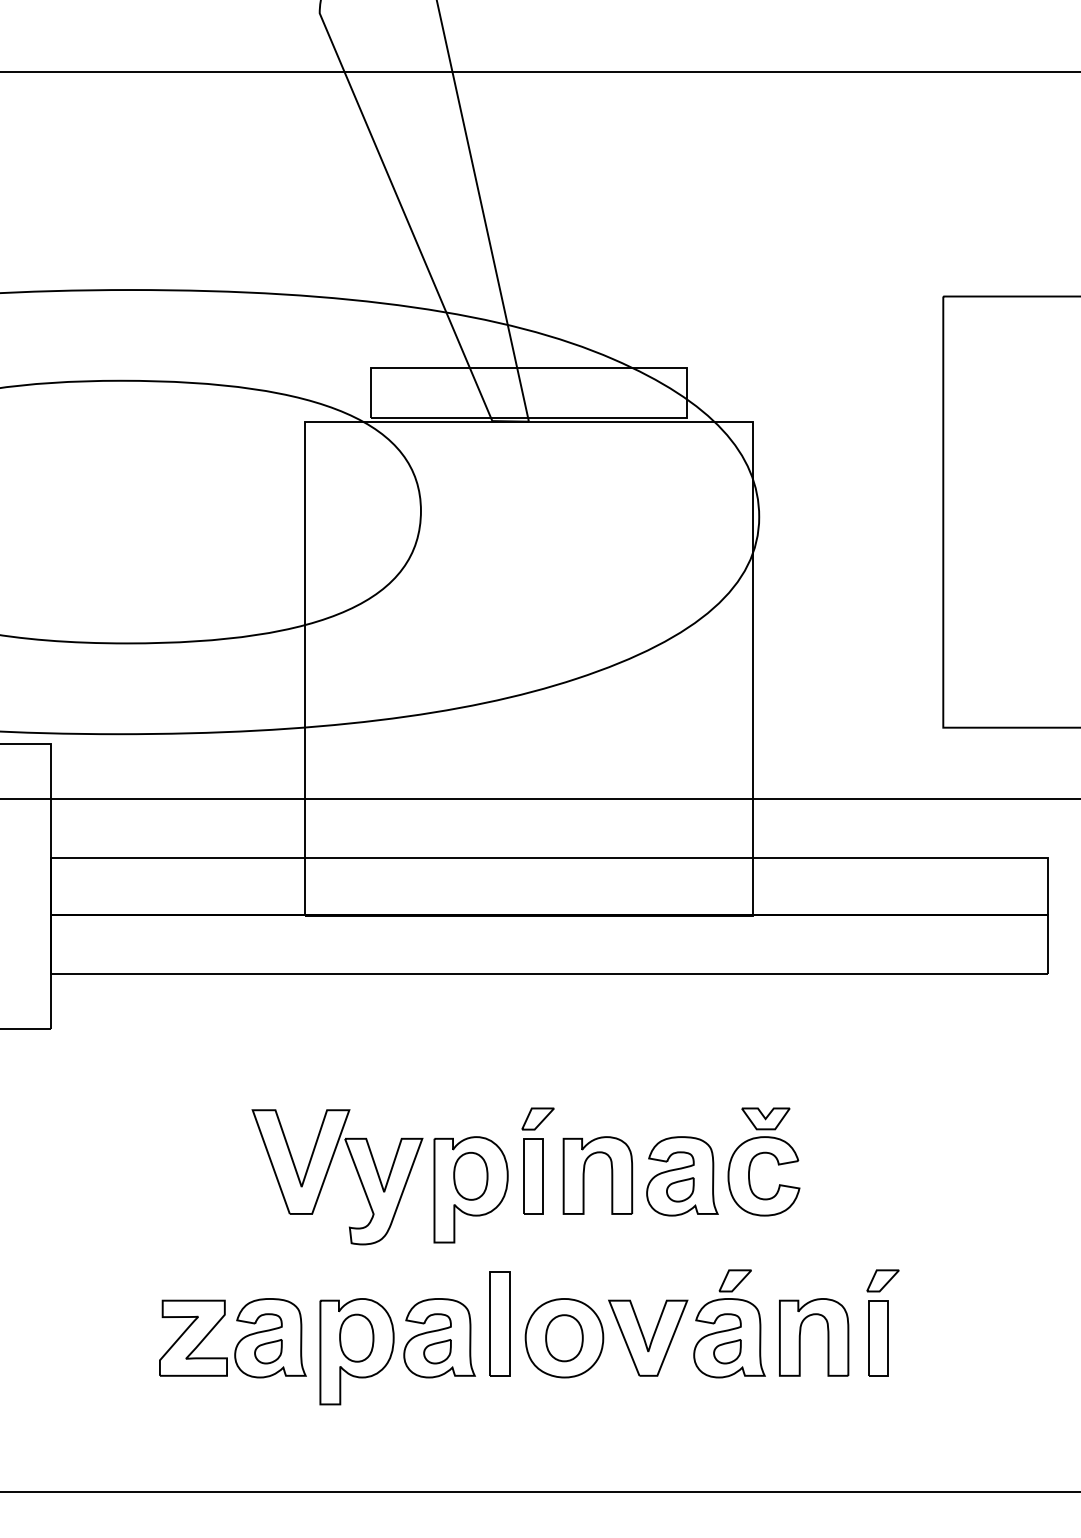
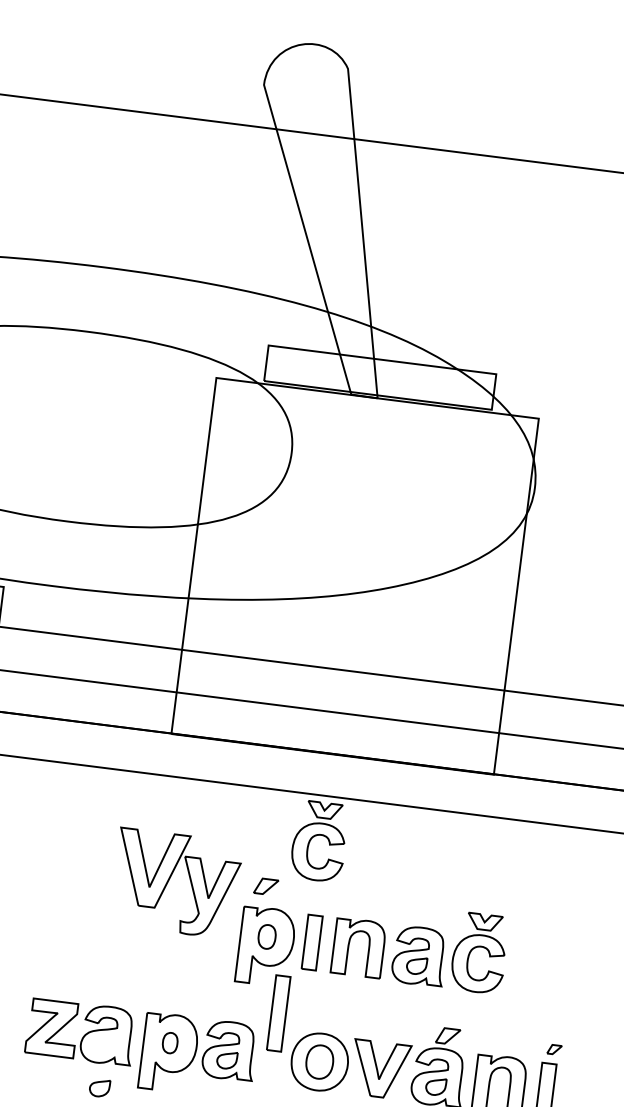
part: (523, 1029) -> (318, 835), added
part: (537, 1118) -> (265, 886), moved
part: (327, 1174) -> (169, 880), moved
part: (470, 1176) -> (266, 936), size x0.7
part: (882, 1280) -> (554, 1049), size x0.6
part: (499, 1323) -> (278, 1013), moved
part: (356, 1337) -> (169, 1042), size x0.6
part: (268, 1351) -> (99, 1087), moved

